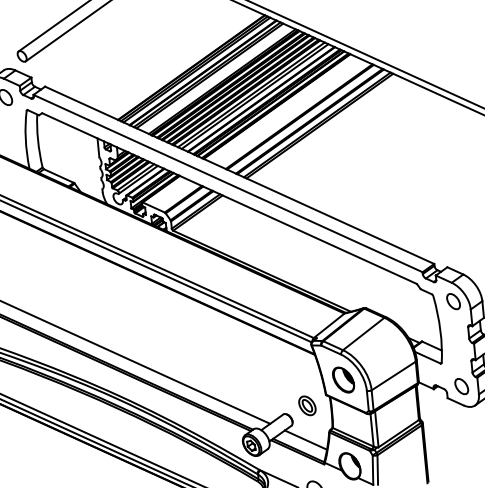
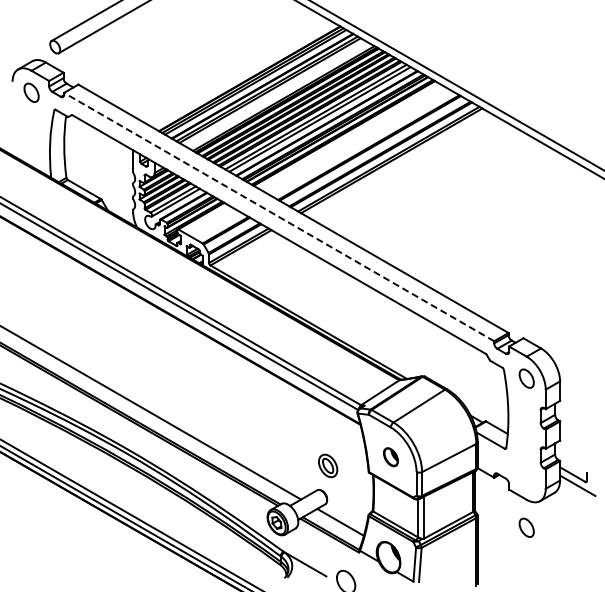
line: (227, 183) -> (278, 216), solid -> dashed
part: (343, 380) -> (390, 457), size x0.6
part: (461, 386) -> (526, 527), moved
part: (307, 405) -> (328, 465), moved

